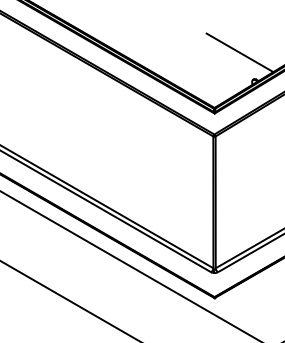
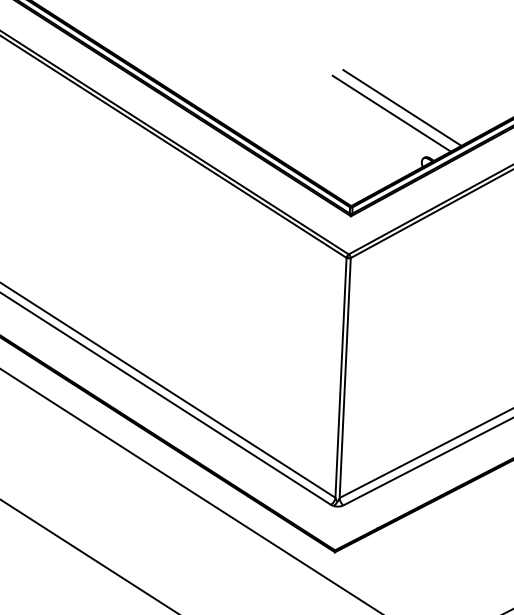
line: (234, 56) -> (391, 114), added

